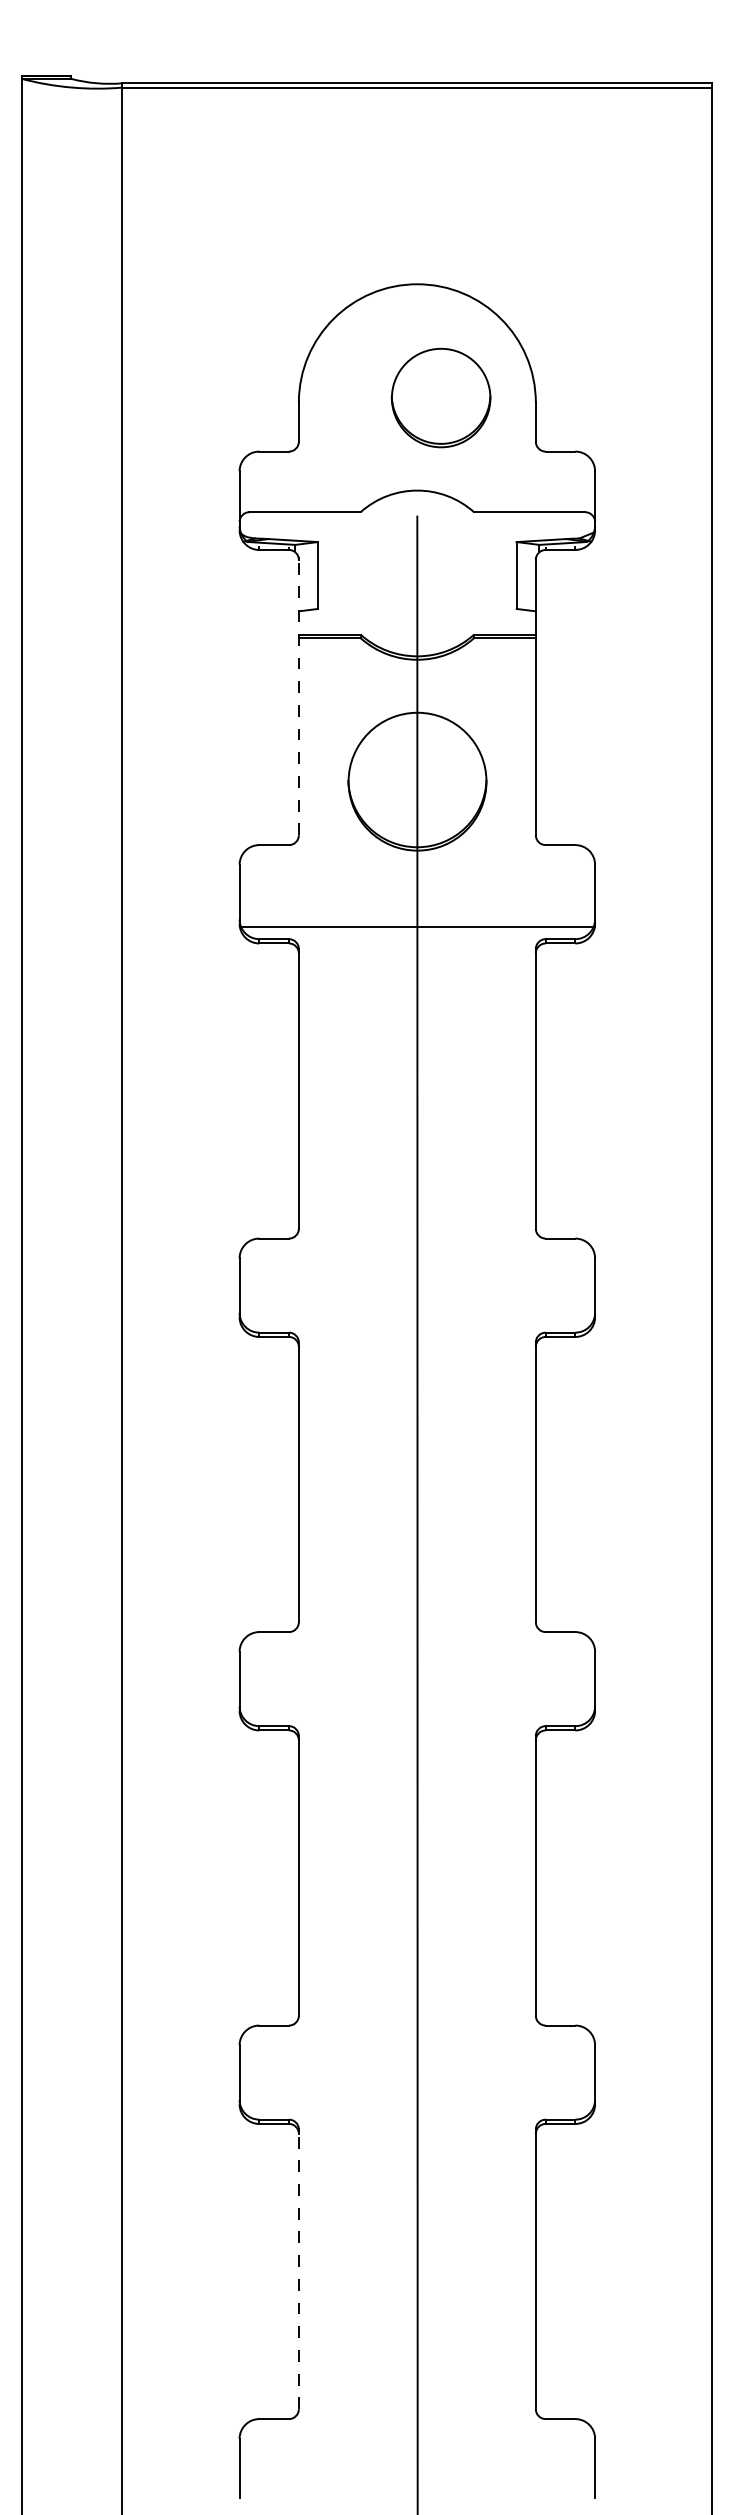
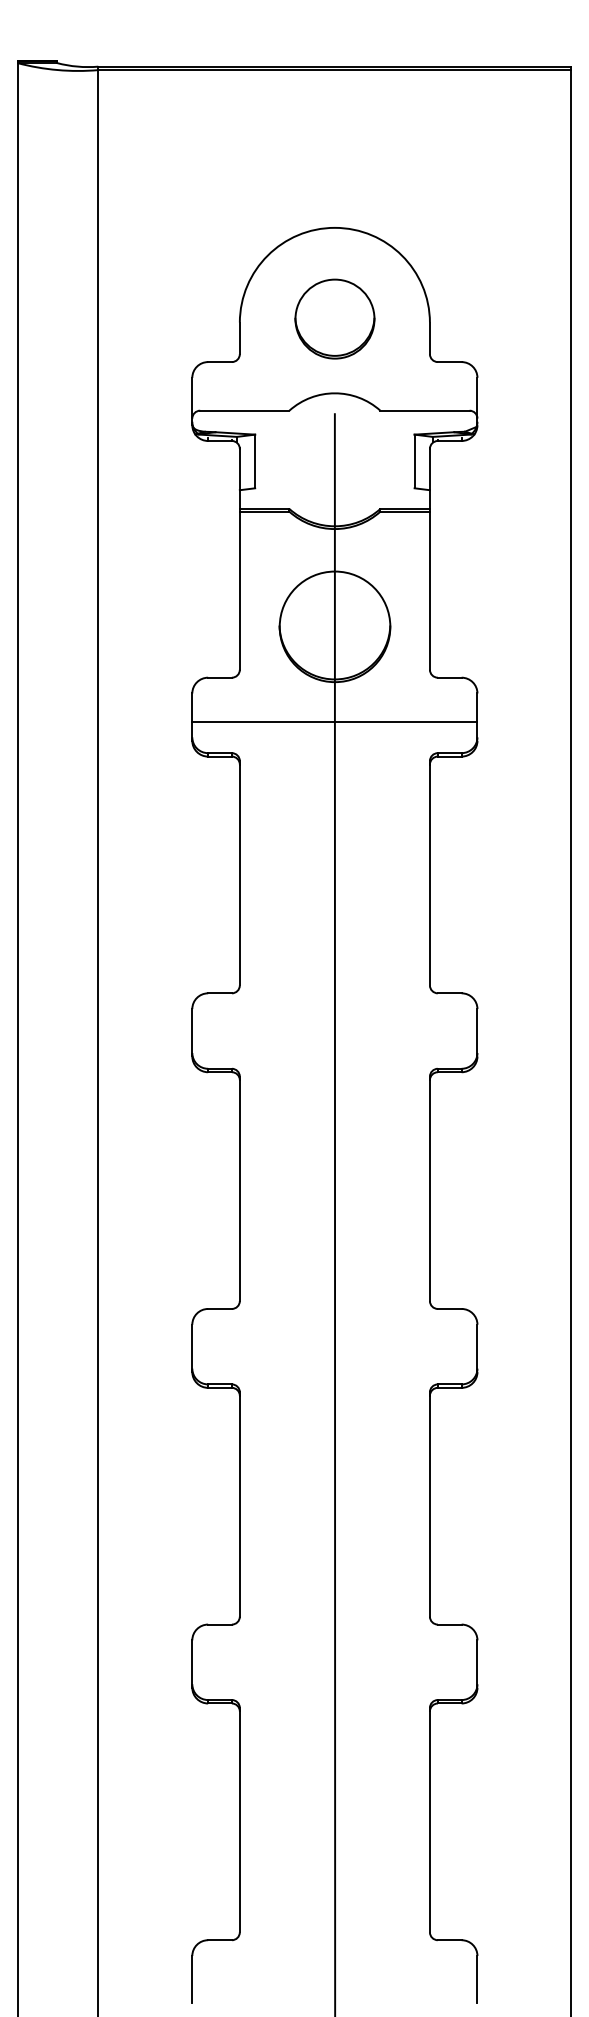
part: (440, 397) -> (334, 318), moved
line: (298, 696) -> (239, 558), dashed -> solid
line: (416, 927) -> (334, 721), moved
line: (298, 2271) -> (239, 1821), dashed -> solid

